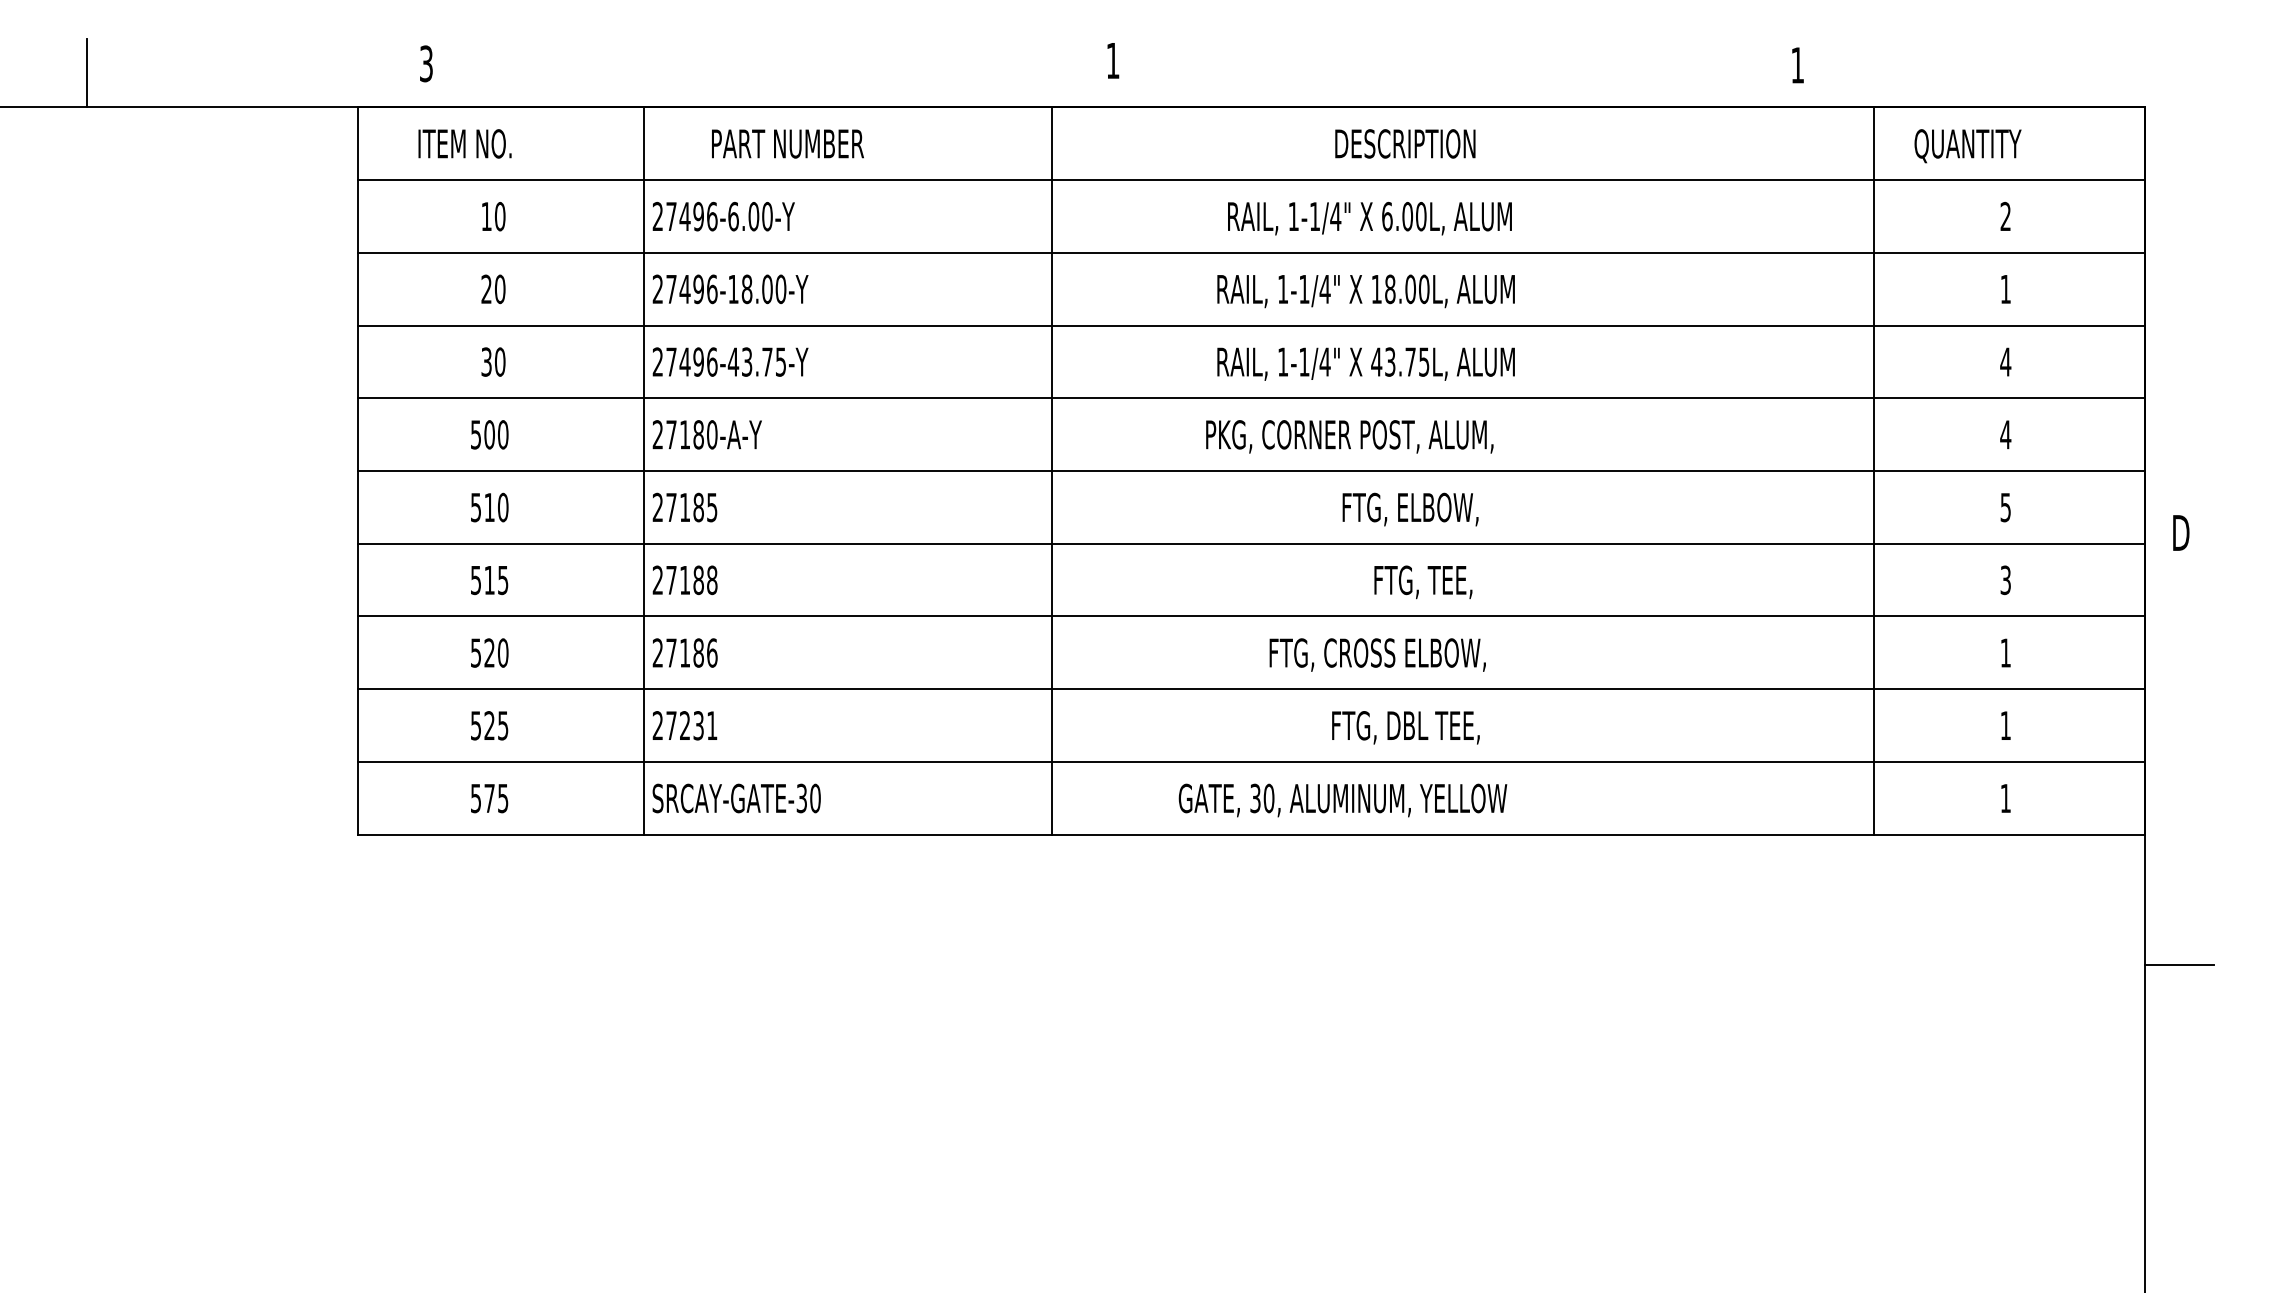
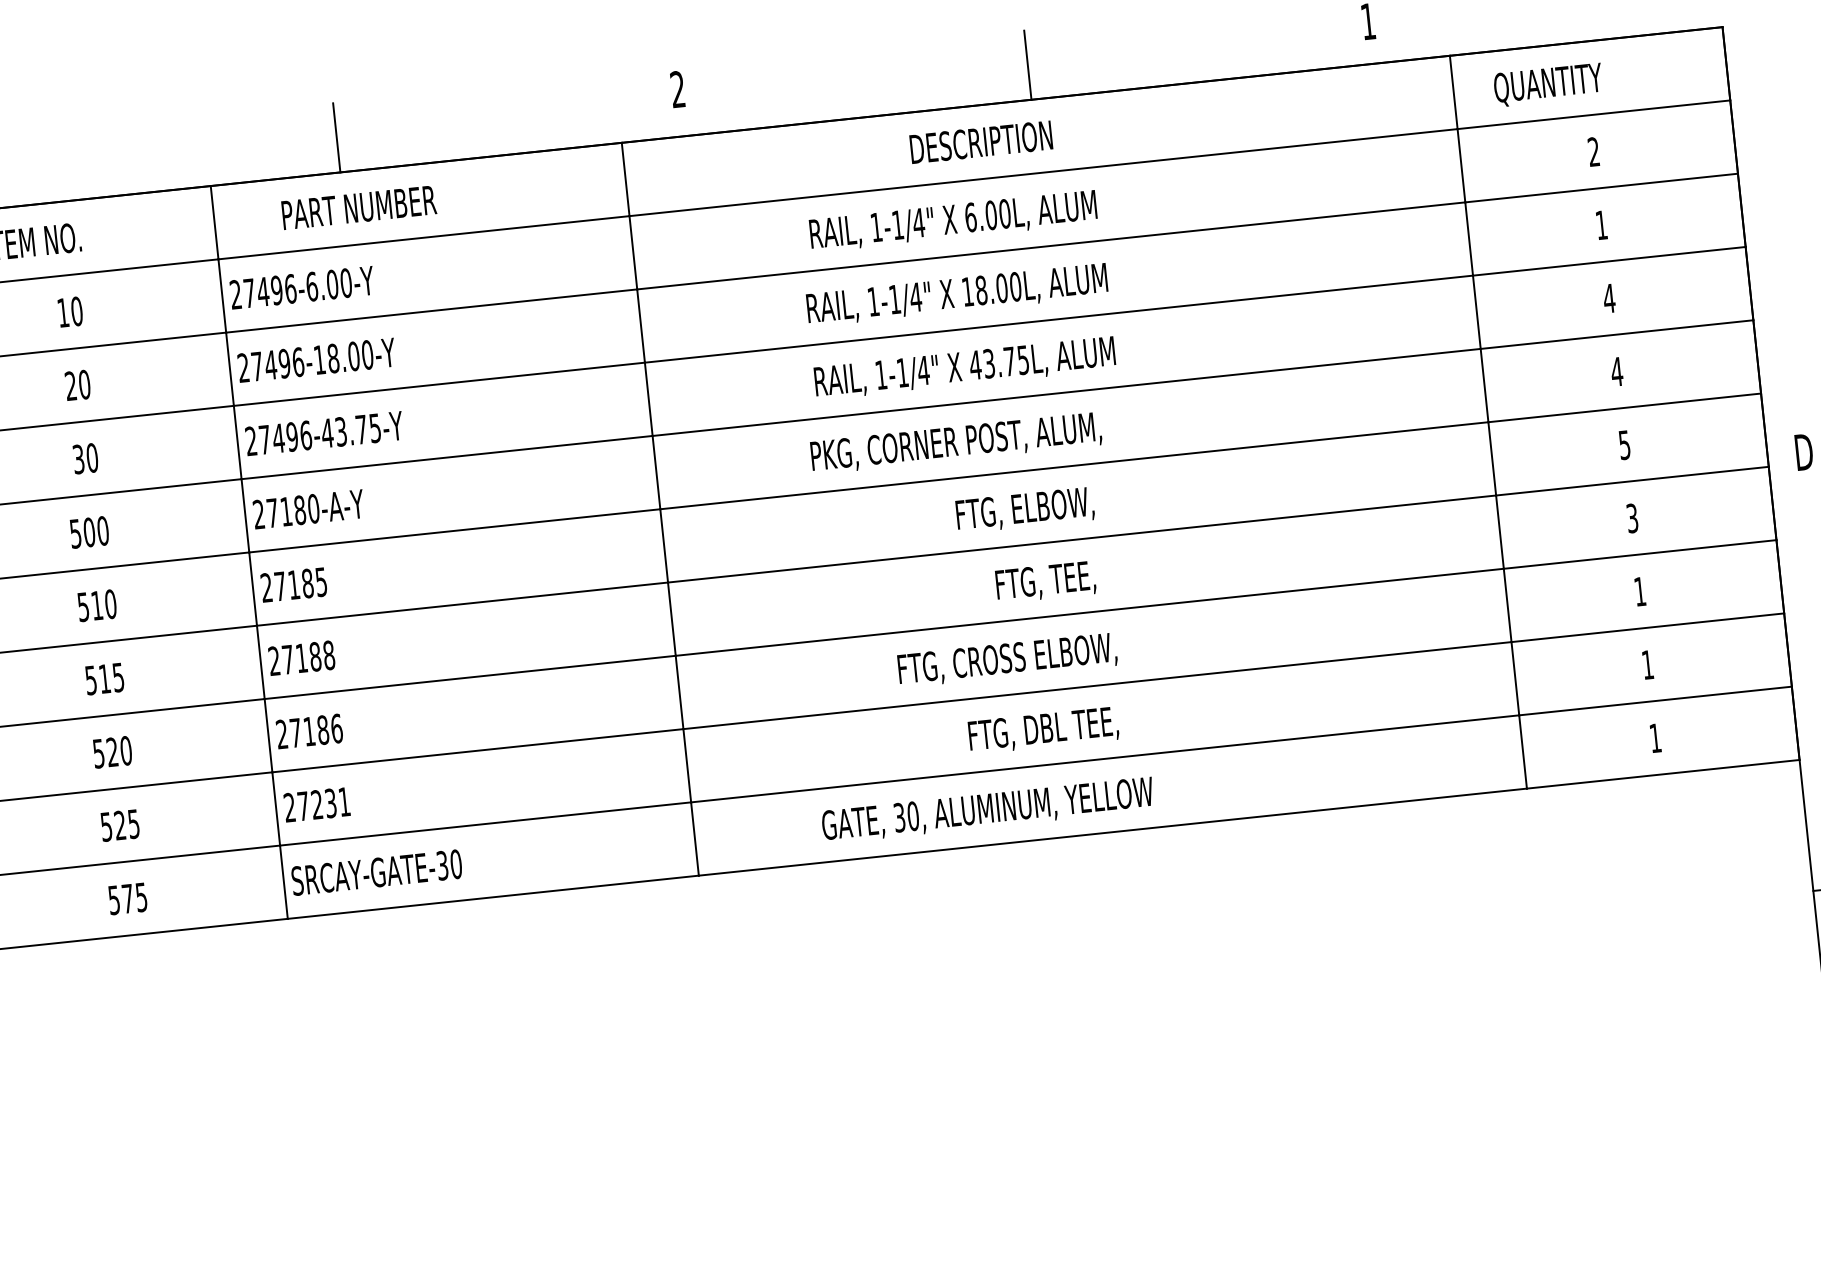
text: (1112, 60) -> (677, 89), 1 -> 2
line: (773, 72) -> (337, 137), added
line: (1459, 72) -> (1028, 64), added

